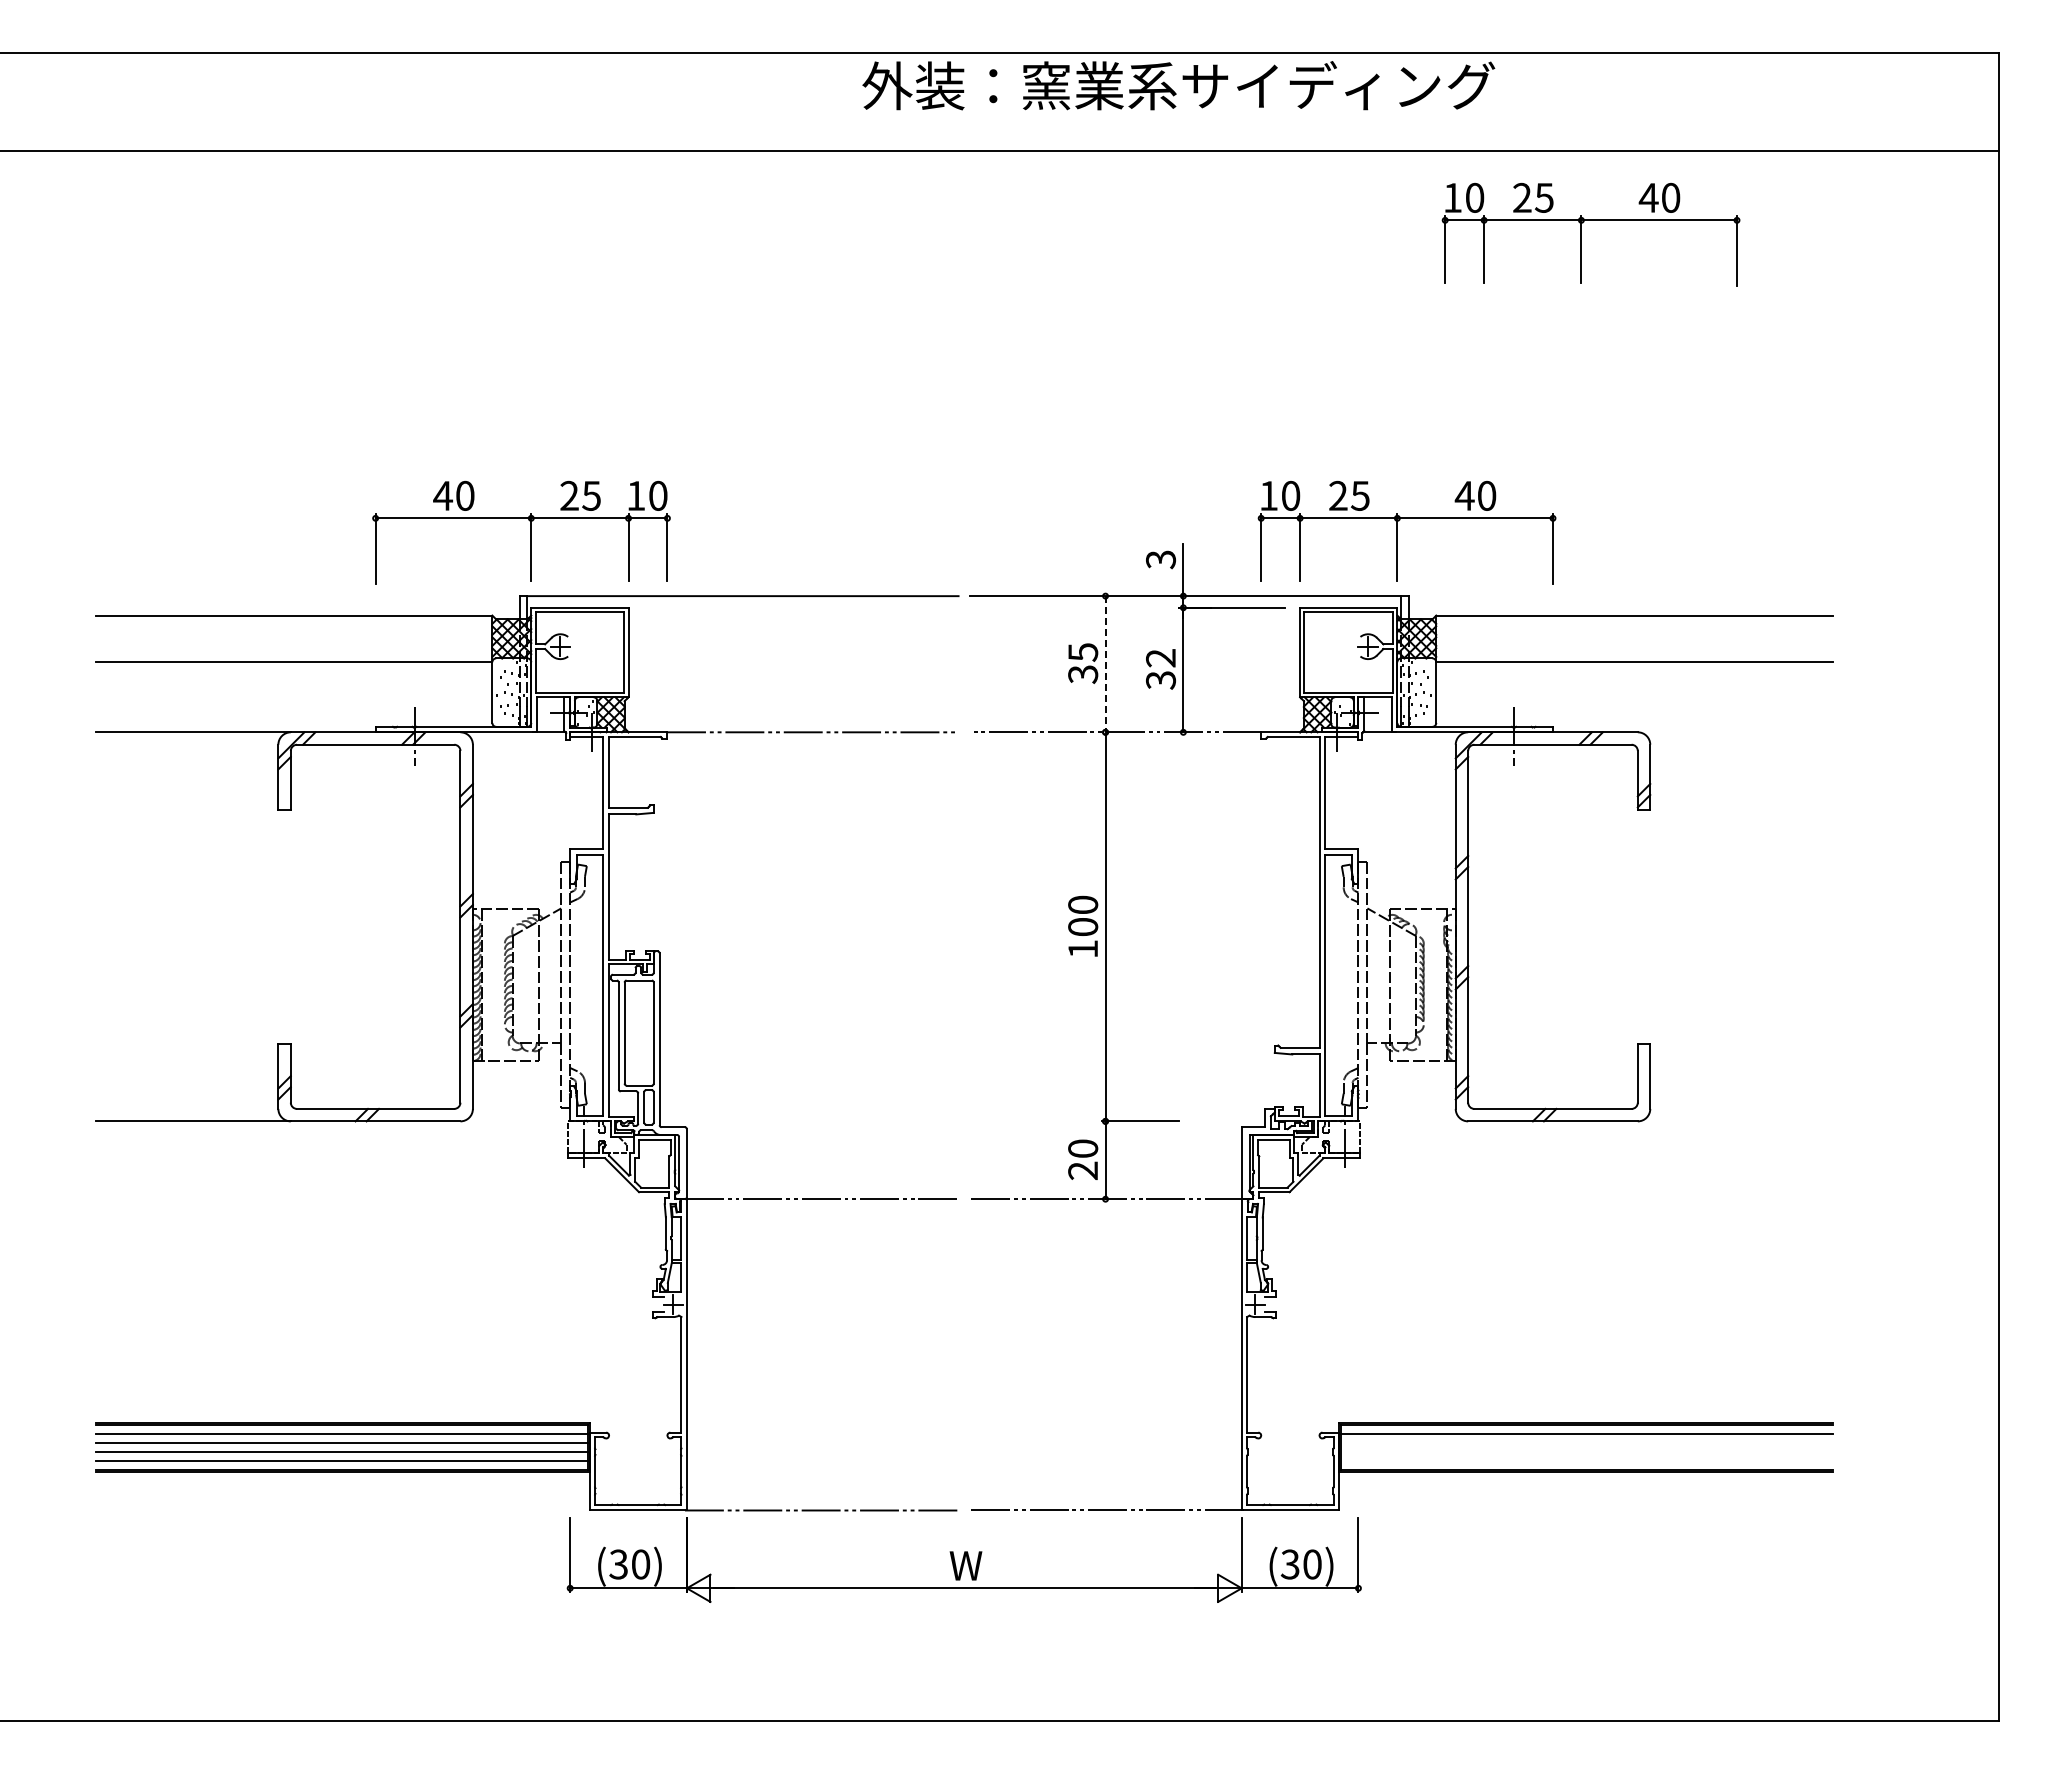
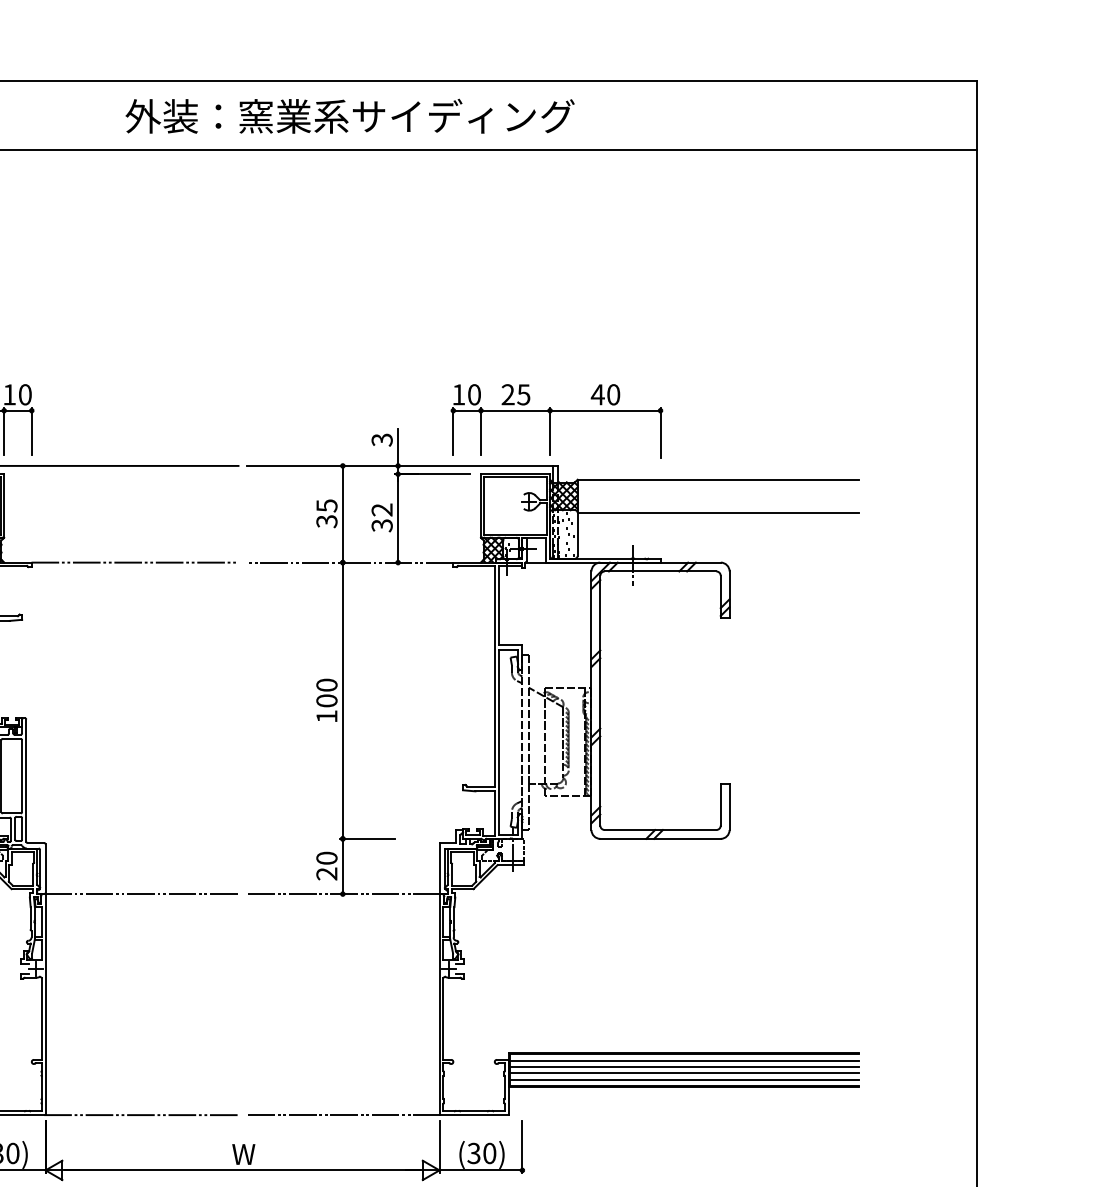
text: (1178, 85) -> (349, 116), moved
part: (1581, 234) -> (680, 209), removed
line: (1105, 664) -> (342, 514), dashed -> solid
line: (1586, 1442) -> (684, 1066), added
line: (1586, 1451) -> (684, 1073), added
line: (1586, 1460) -> (684, 1079), added

